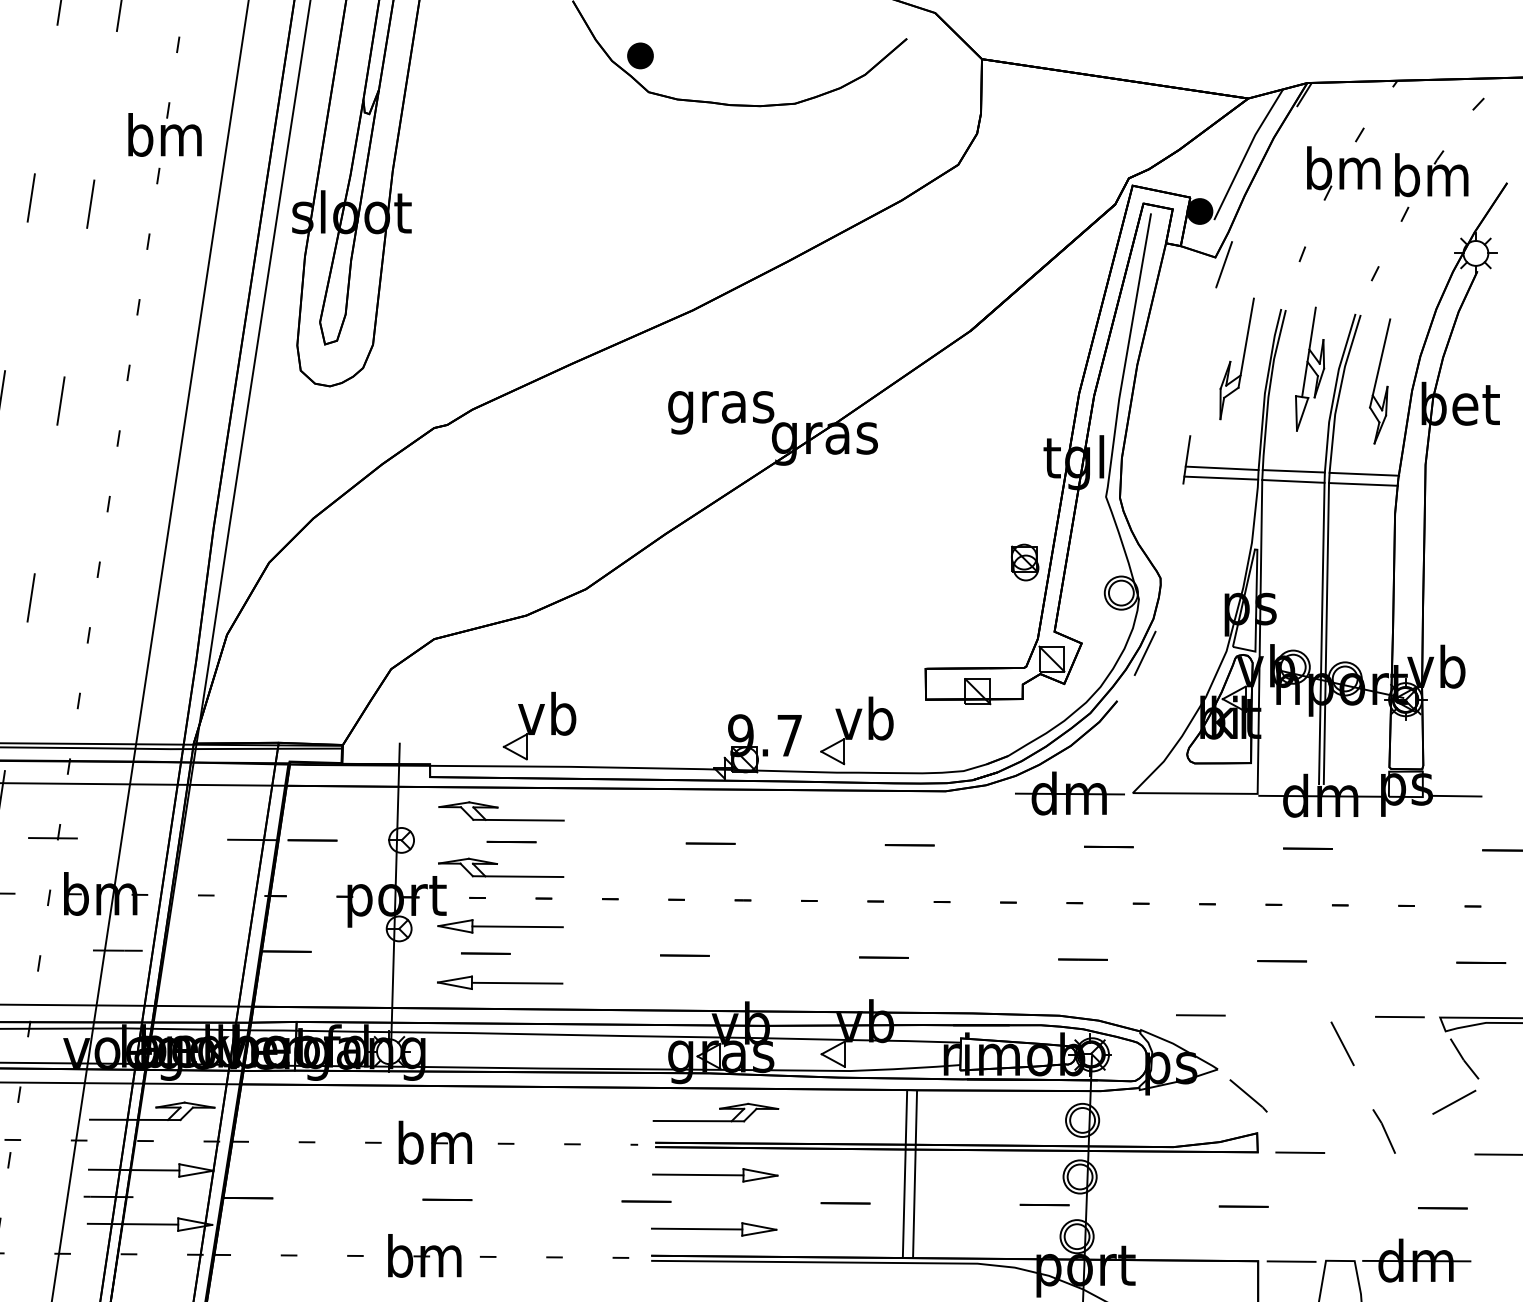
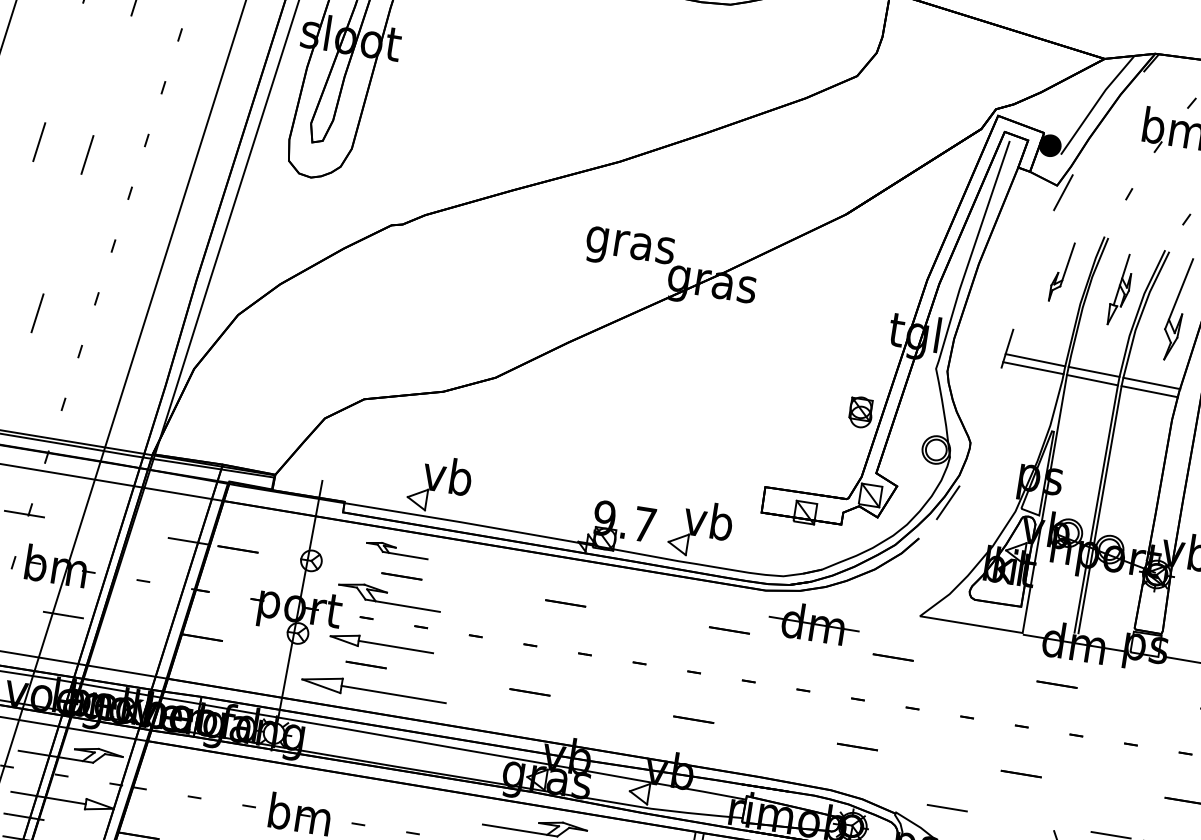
part: (1236, 358) -> (1061, 271), size x0.6
part: (1310, 368) -> (1121, 289), size x0.7
part: (1069, 793) -> (813, 623), moved
part: (501, 811) -> (397, 549), size x0.6
part: (500, 982) -> (374, 690), size x1.4

